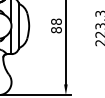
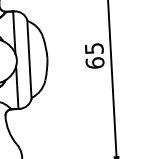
text: (56, 25) -> (94, 55), 88 -> 65

